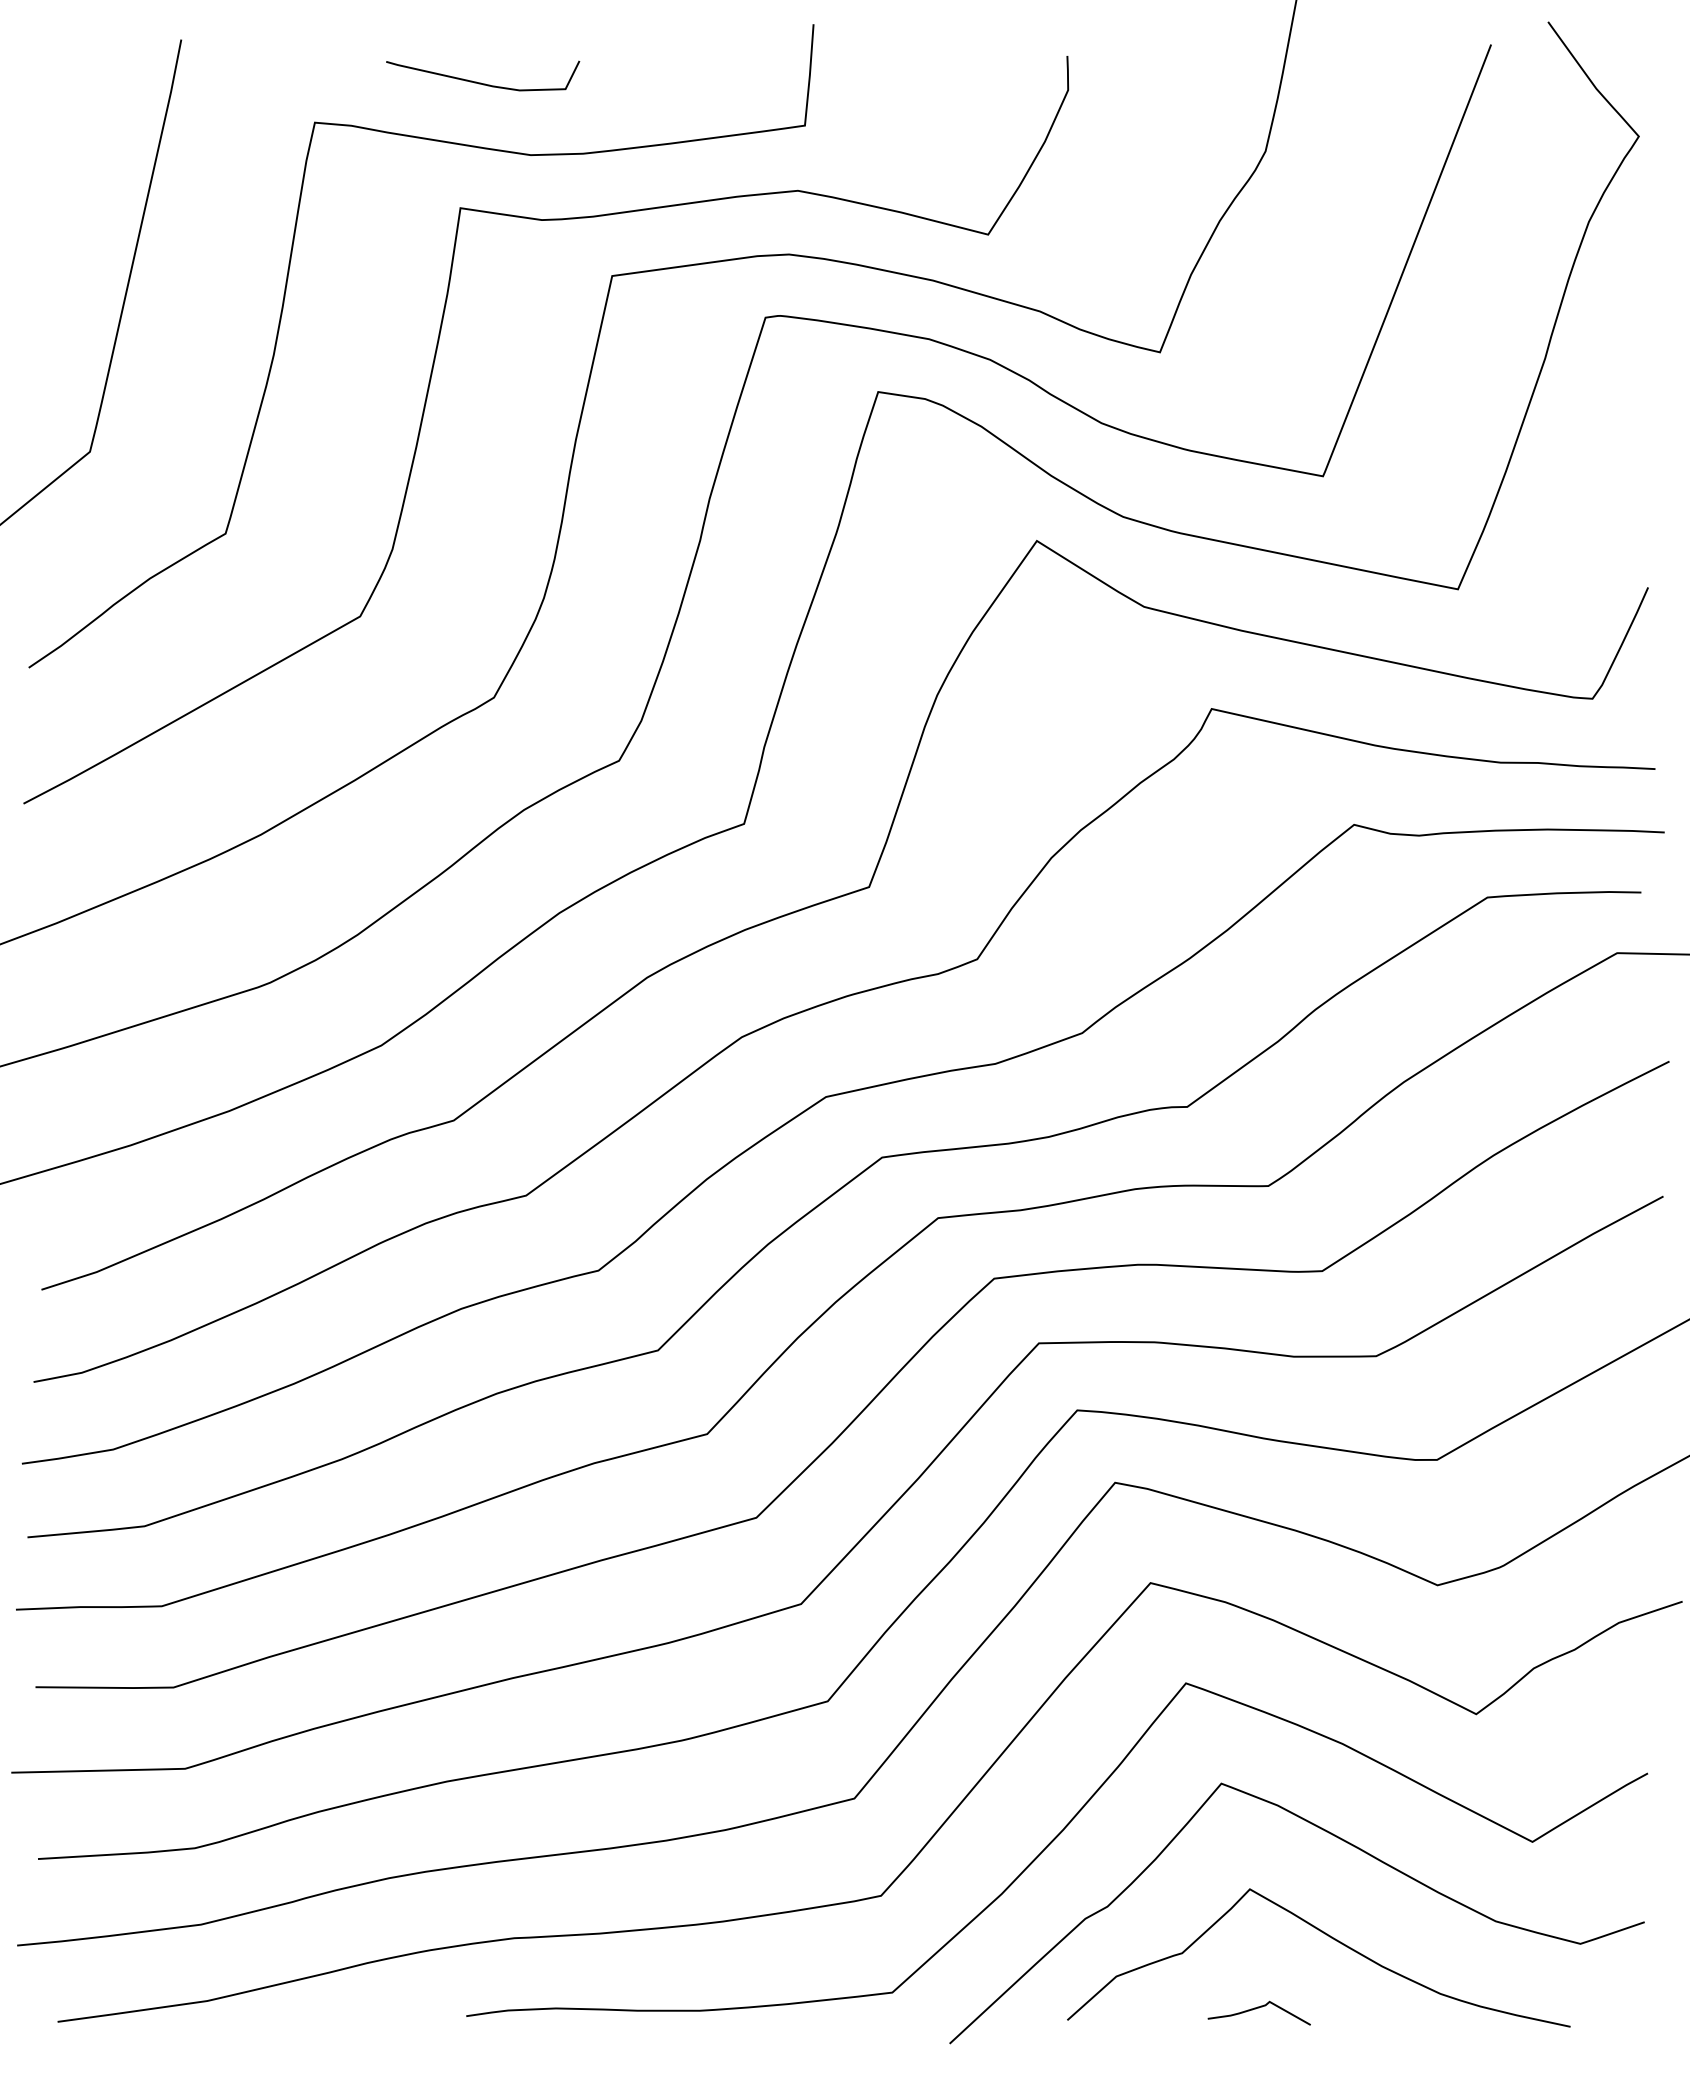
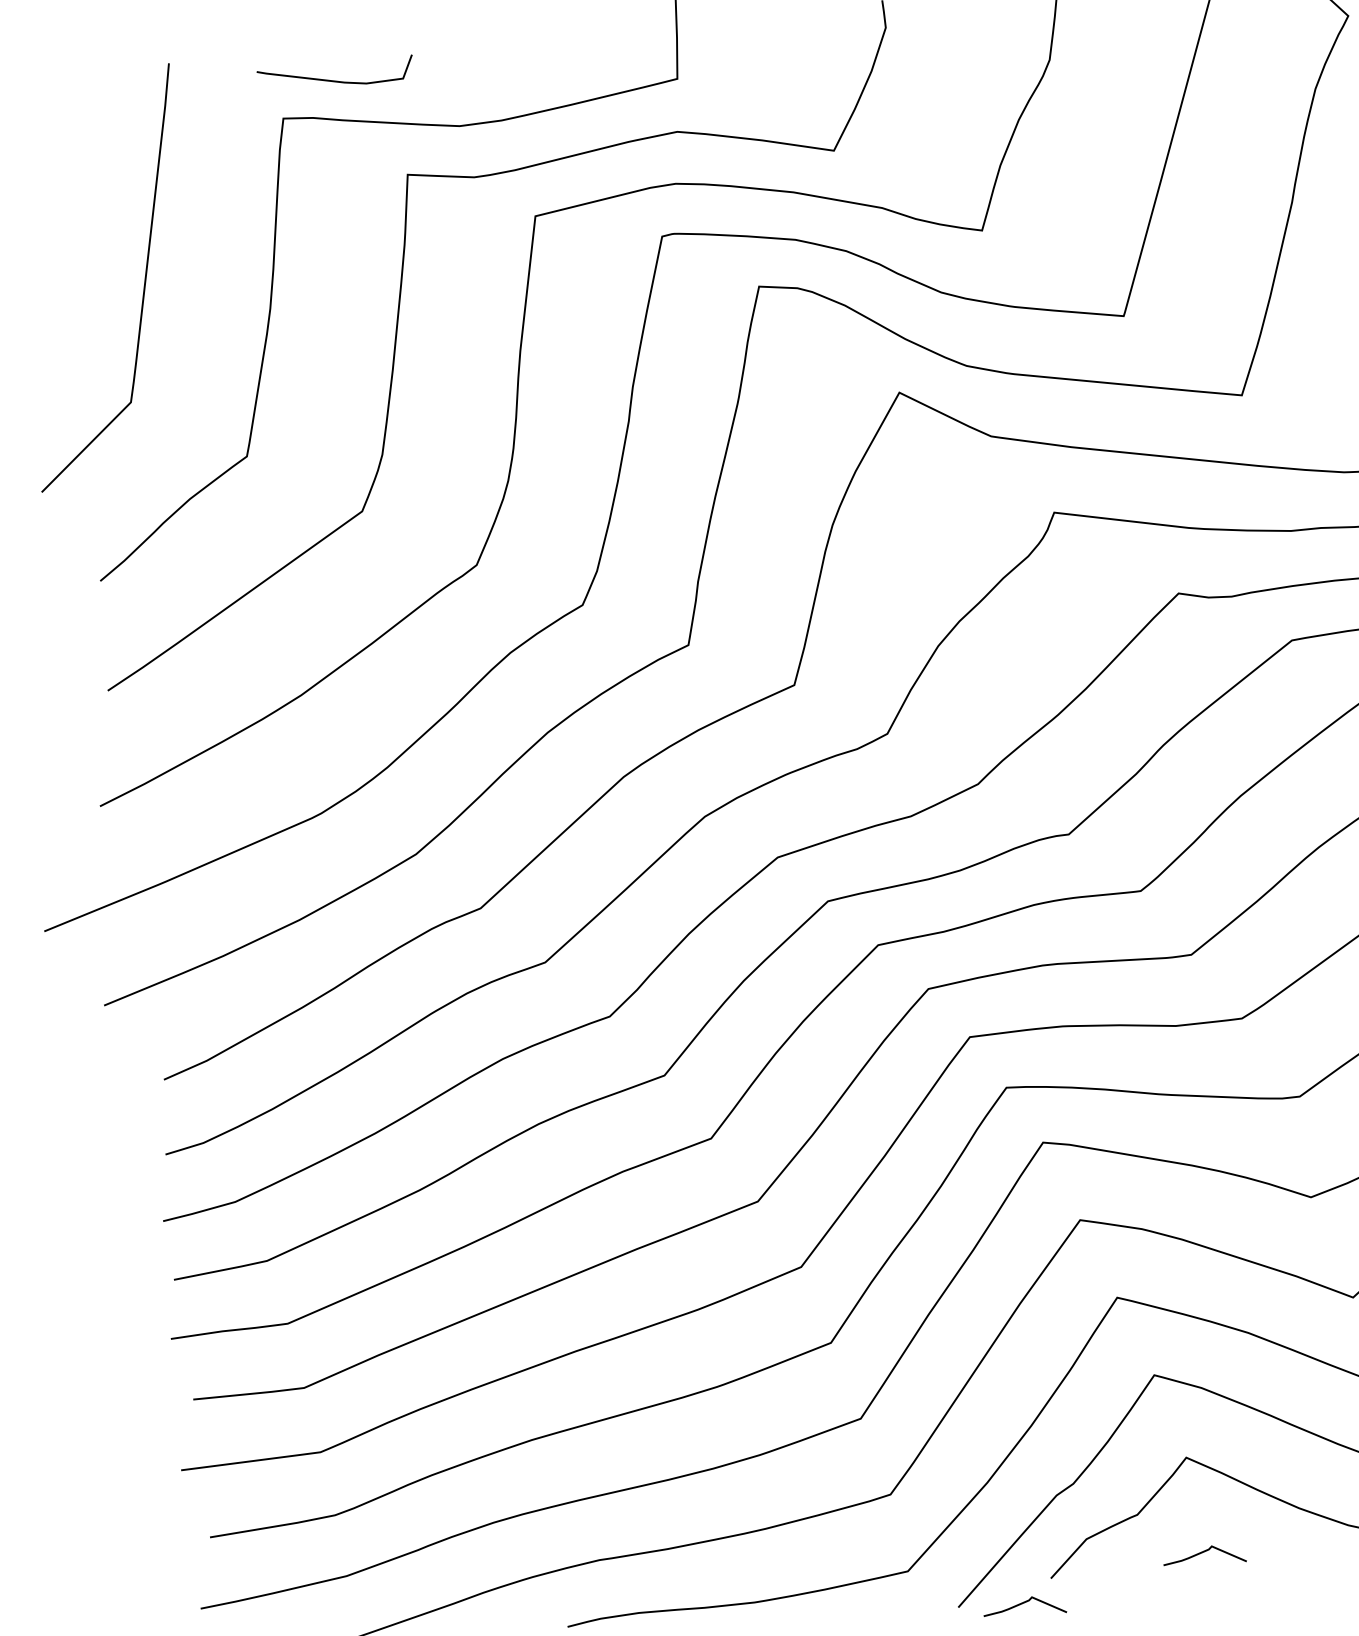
curve: (481, 82) -> (335, 80), moved
curve: (1030, 2047) -> (1023, 1603), added

